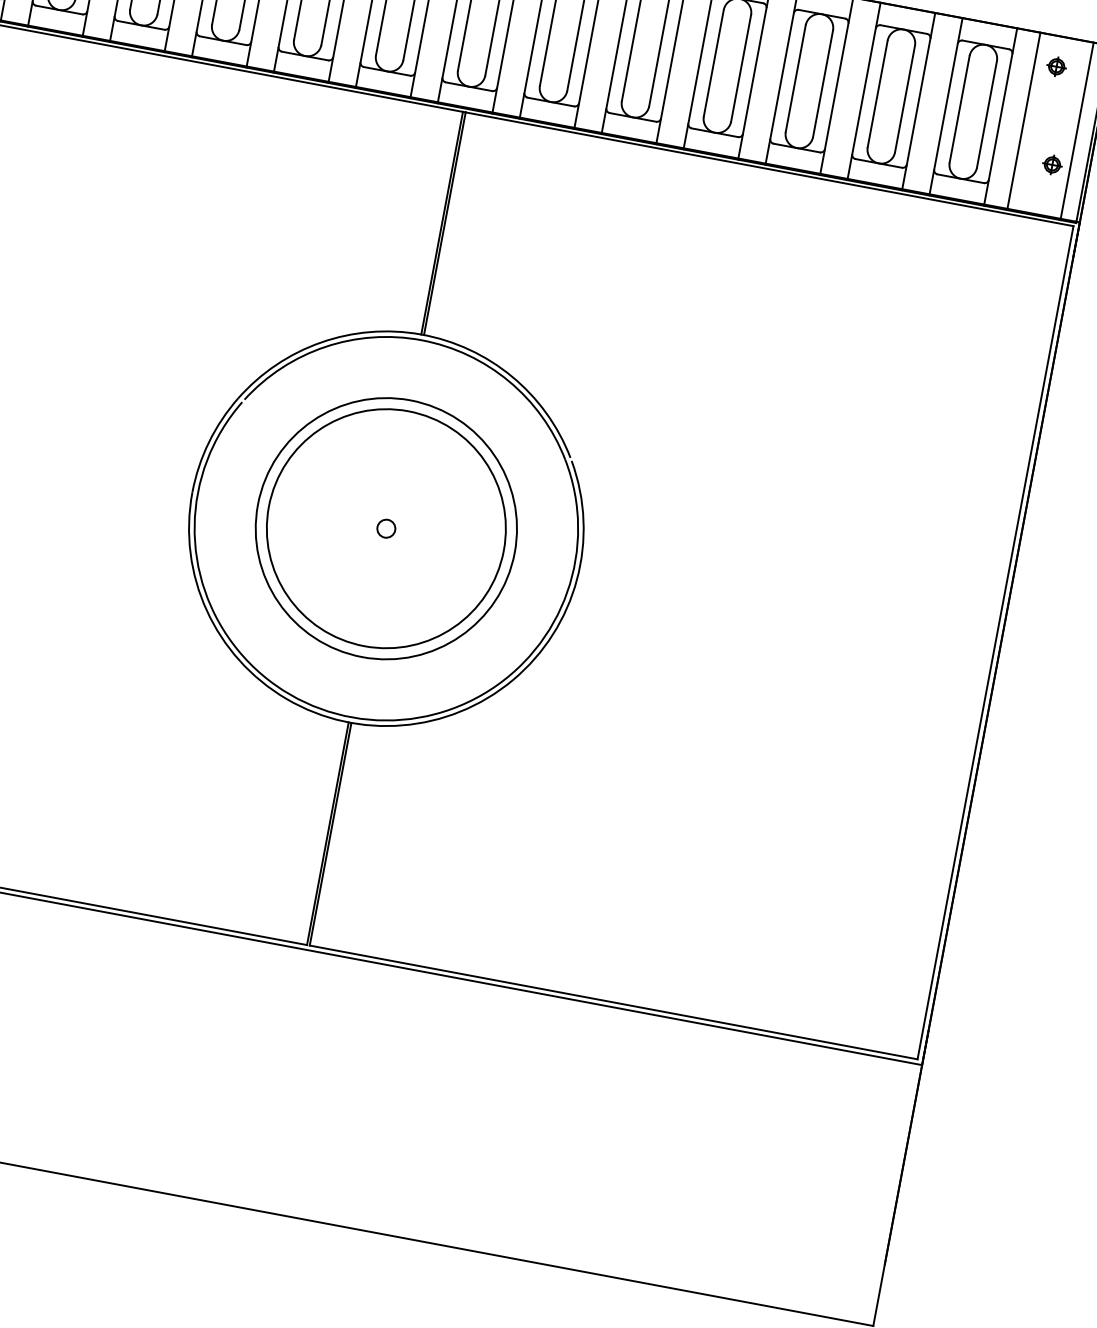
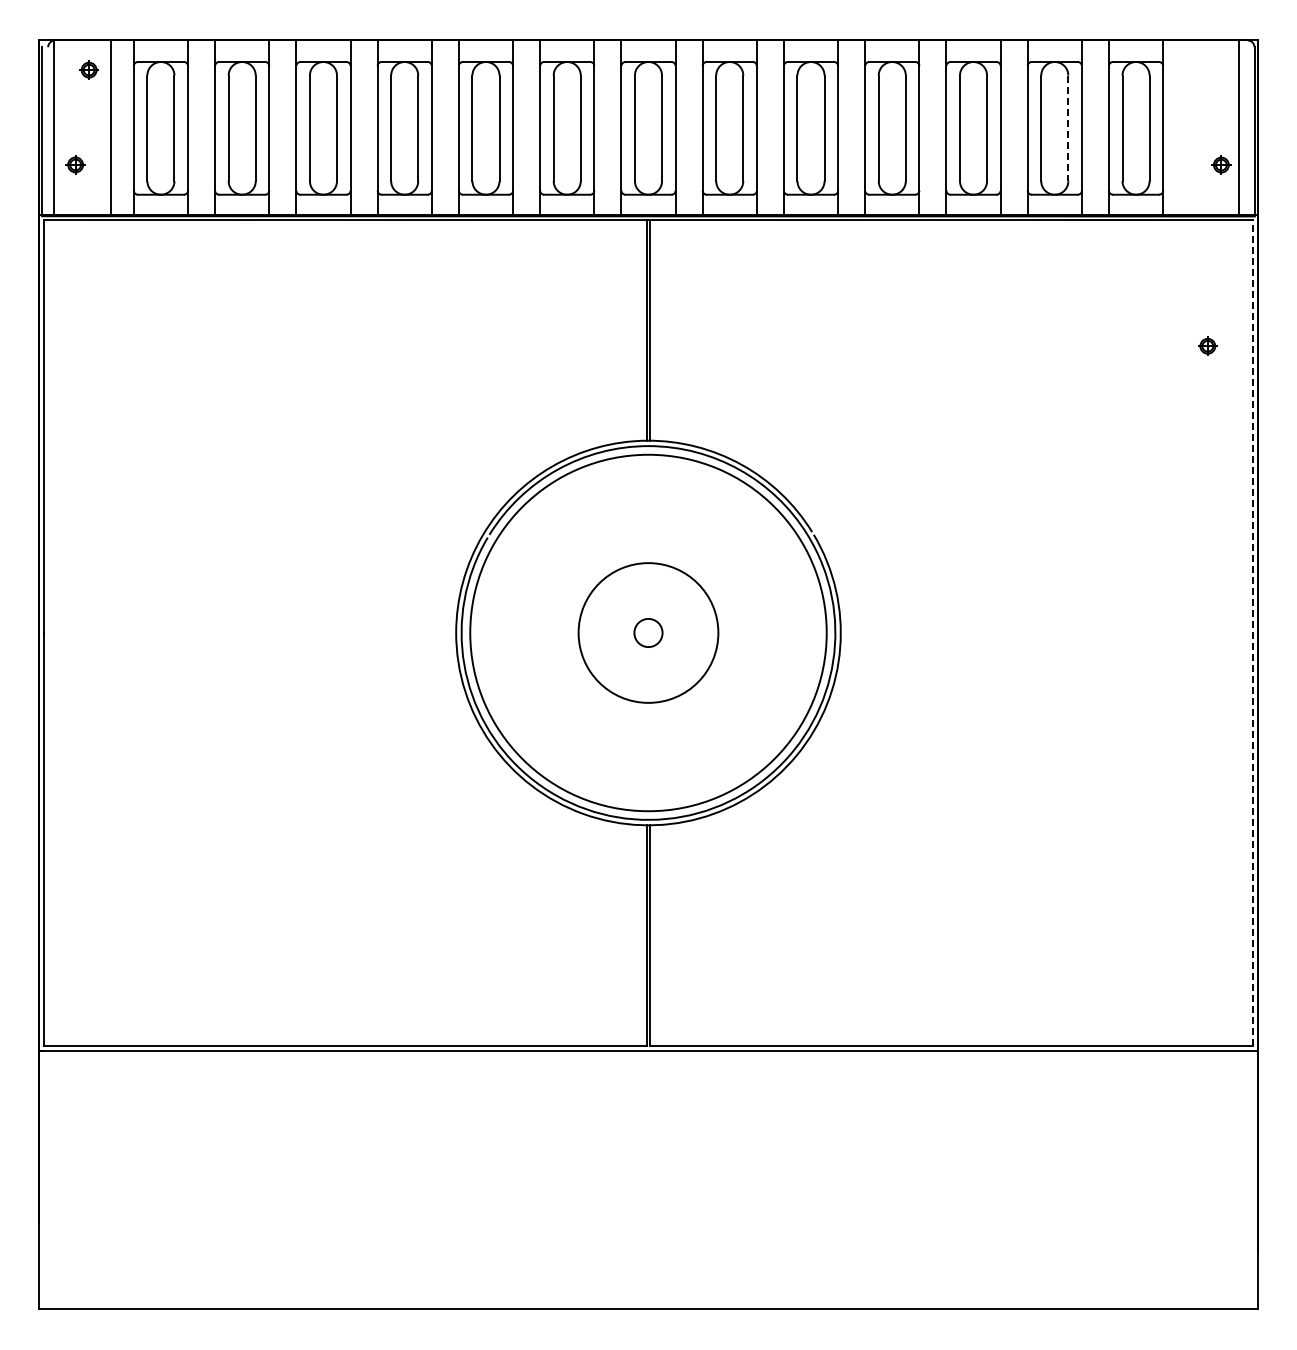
part: (1056, 65) -> (1207, 345), moved
line: (905, 99) -> (1068, 128), solid -> dashed
line: (1024, 121) -> (1186, 128), removed
circle: (386, 528) -> (648, 632), size x0.6
circle: (386, 528) -> (648, 632), size x1.4
circle: (386, 528) -> (648, 632), size x1.6
line: (995, 642) -> (1252, 632), solid -> dashed

